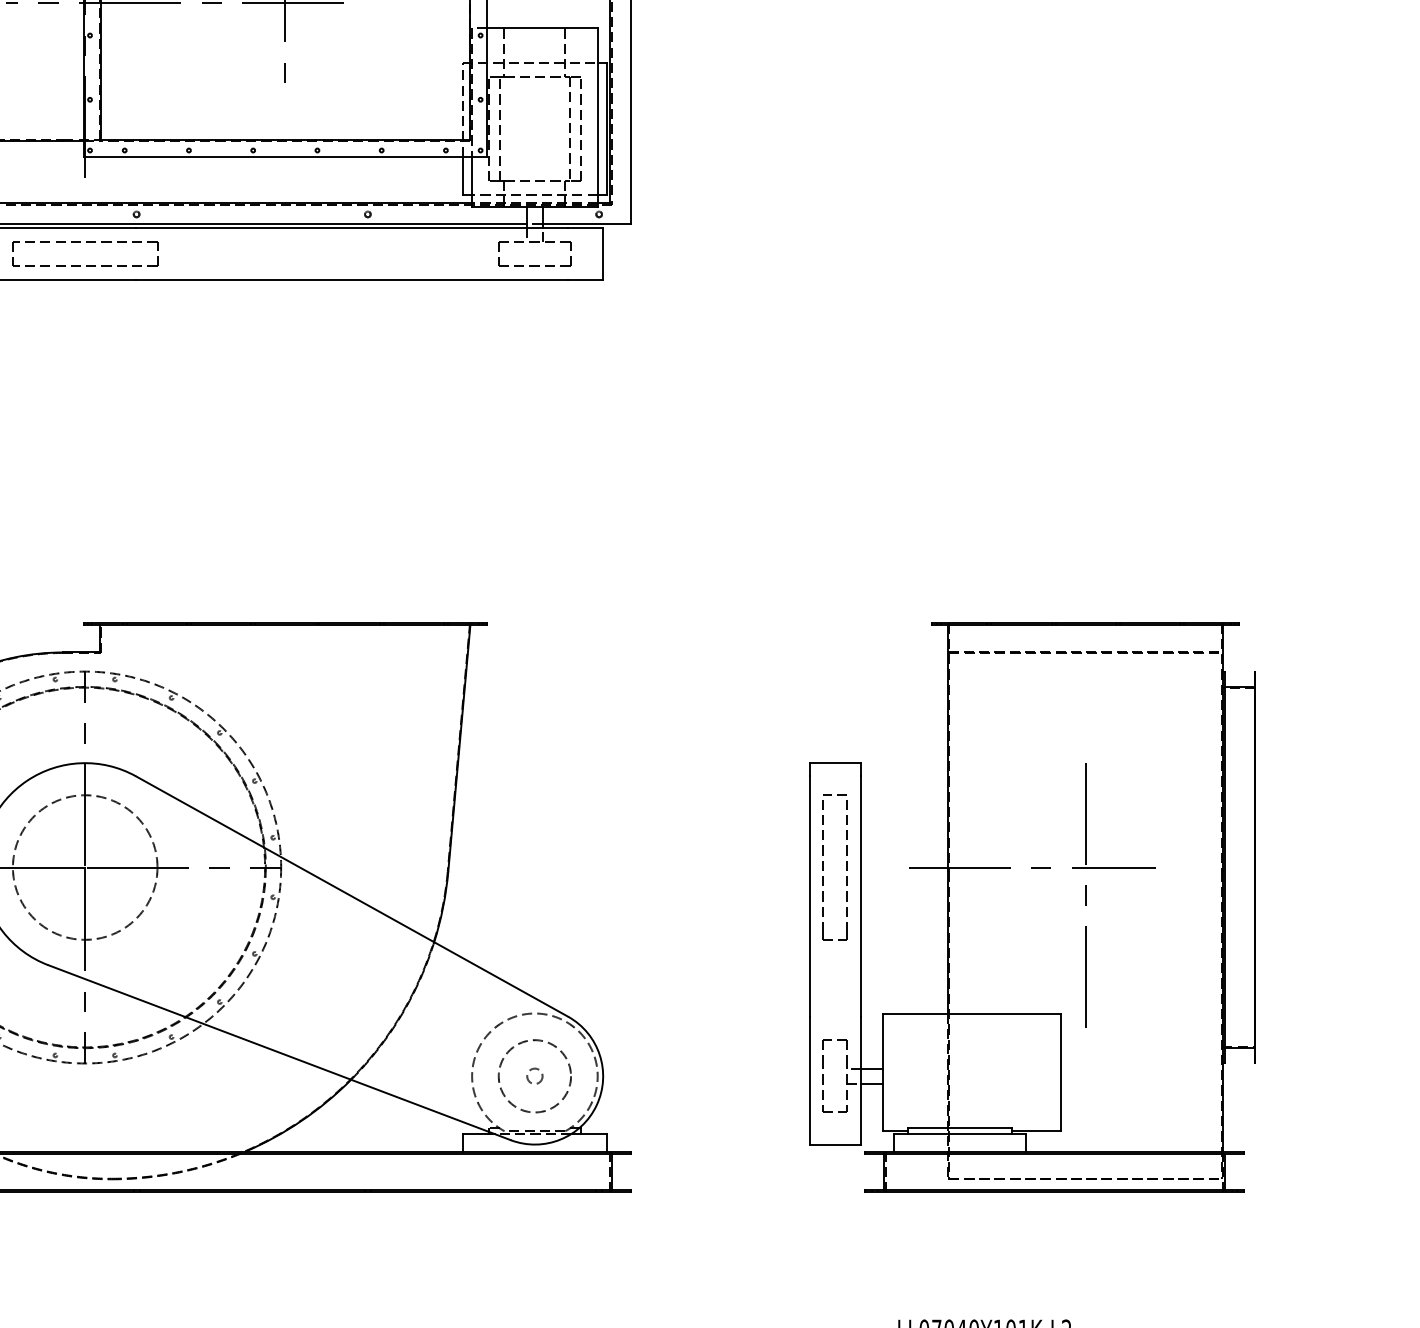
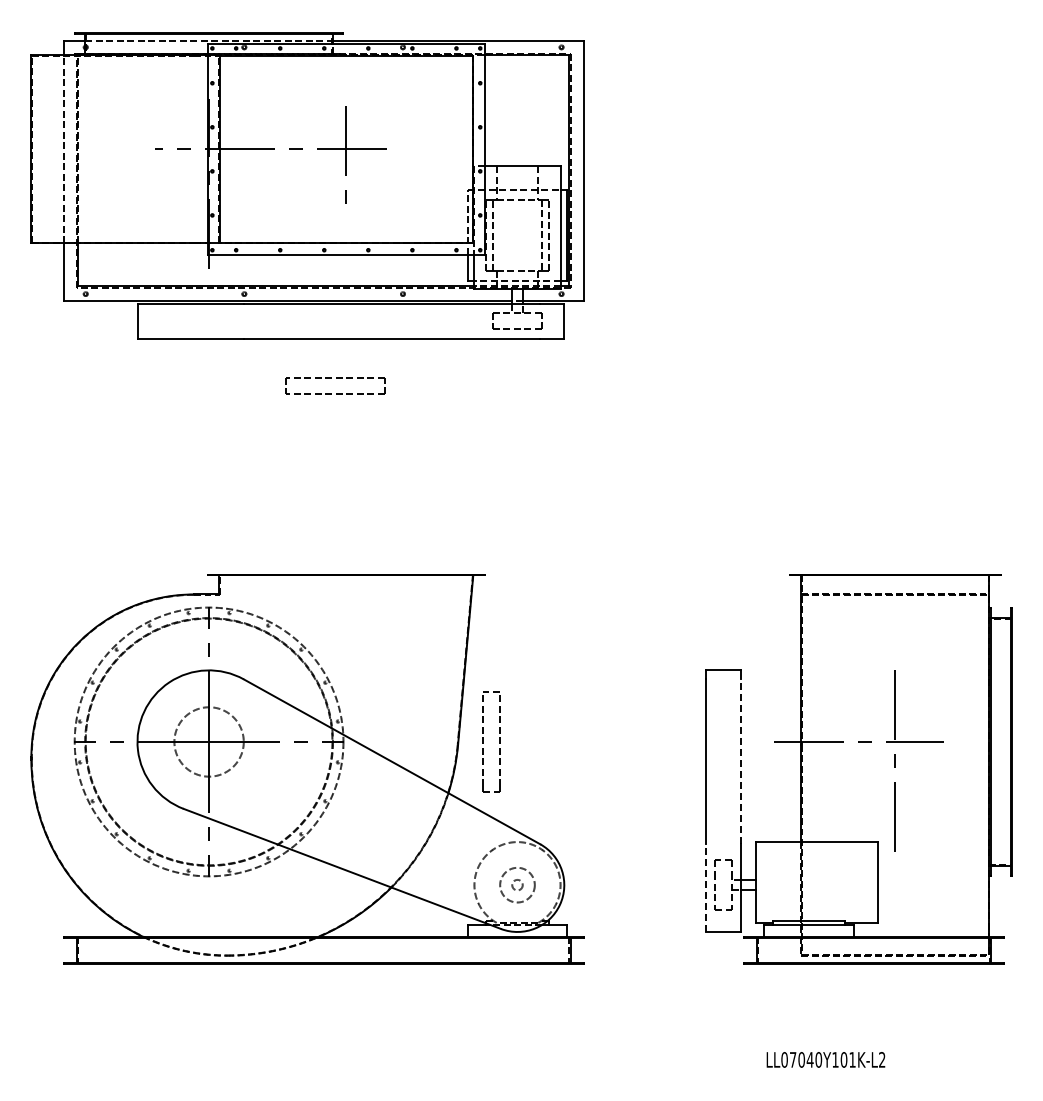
part: (87, 242) -> (336, 378), moved
circle: (84, 866) -> (208, 741), size x0.7
part: (823, 866) -> (483, 741), moved
line: (861, 896) -> (741, 761), solid -> dashed
circle: (534, 1075) -> (517, 884), size x0.7
line: (809, 1081) -> (705, 888), solid -> dashed

